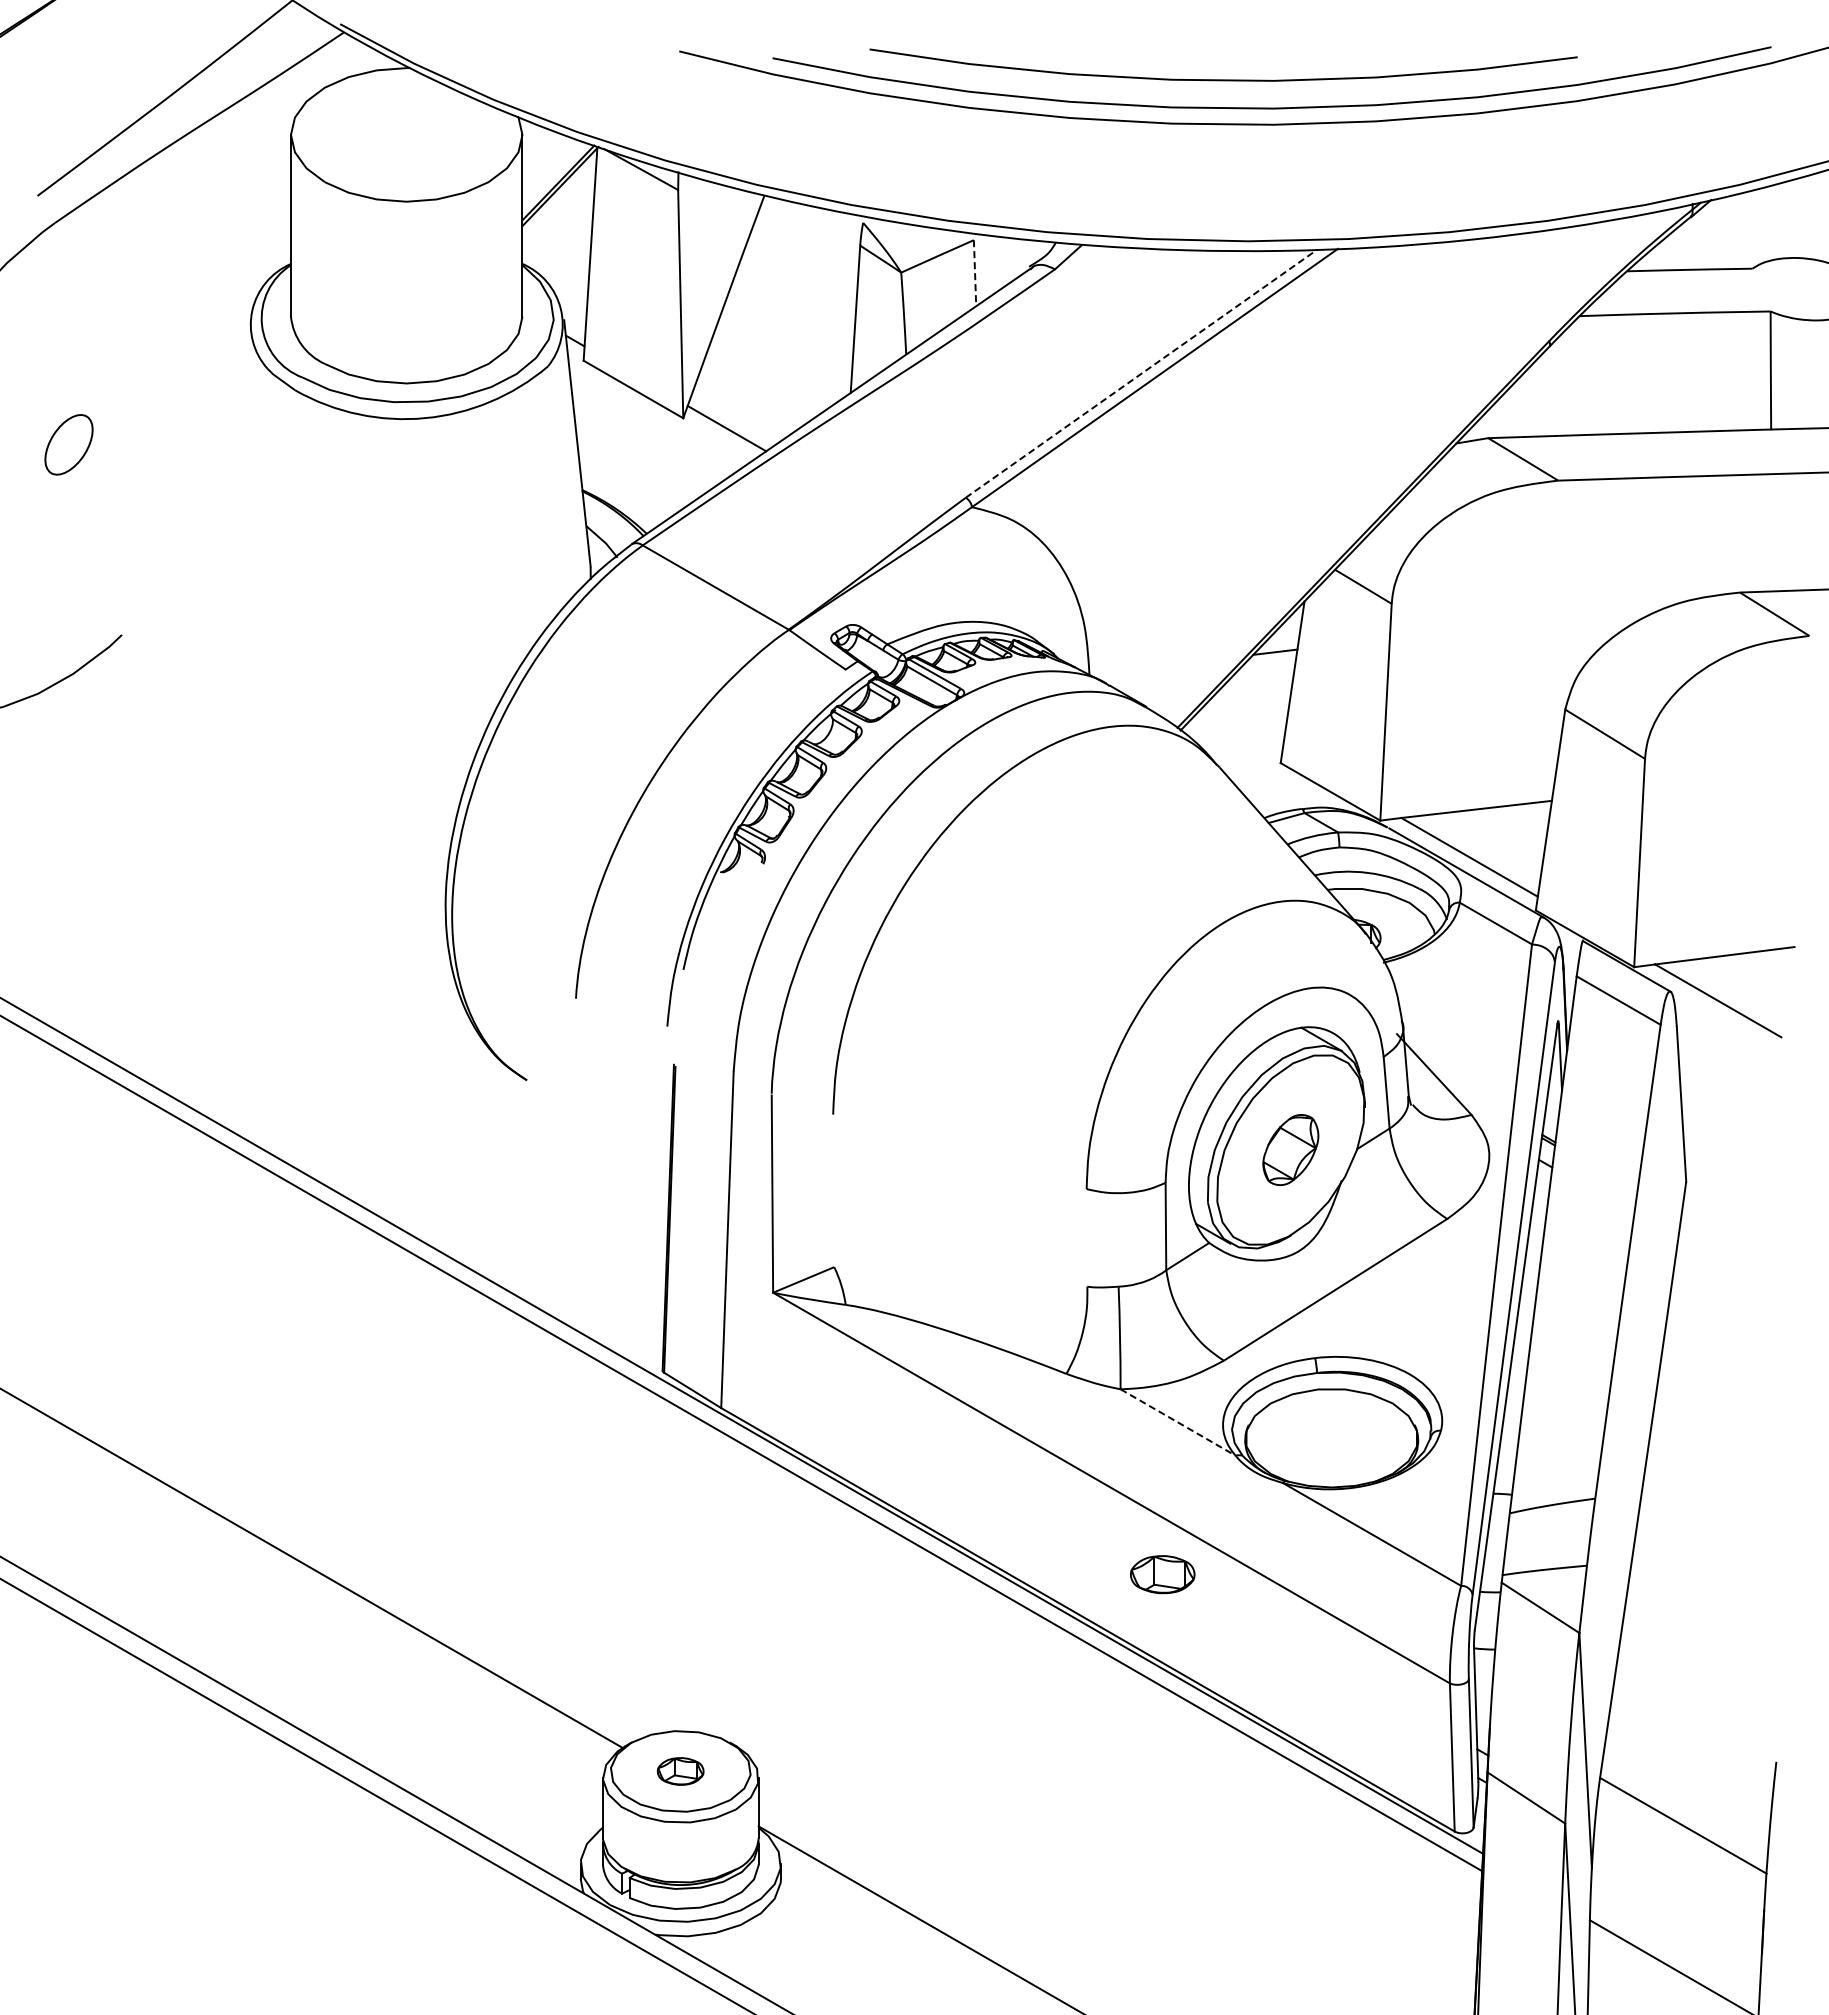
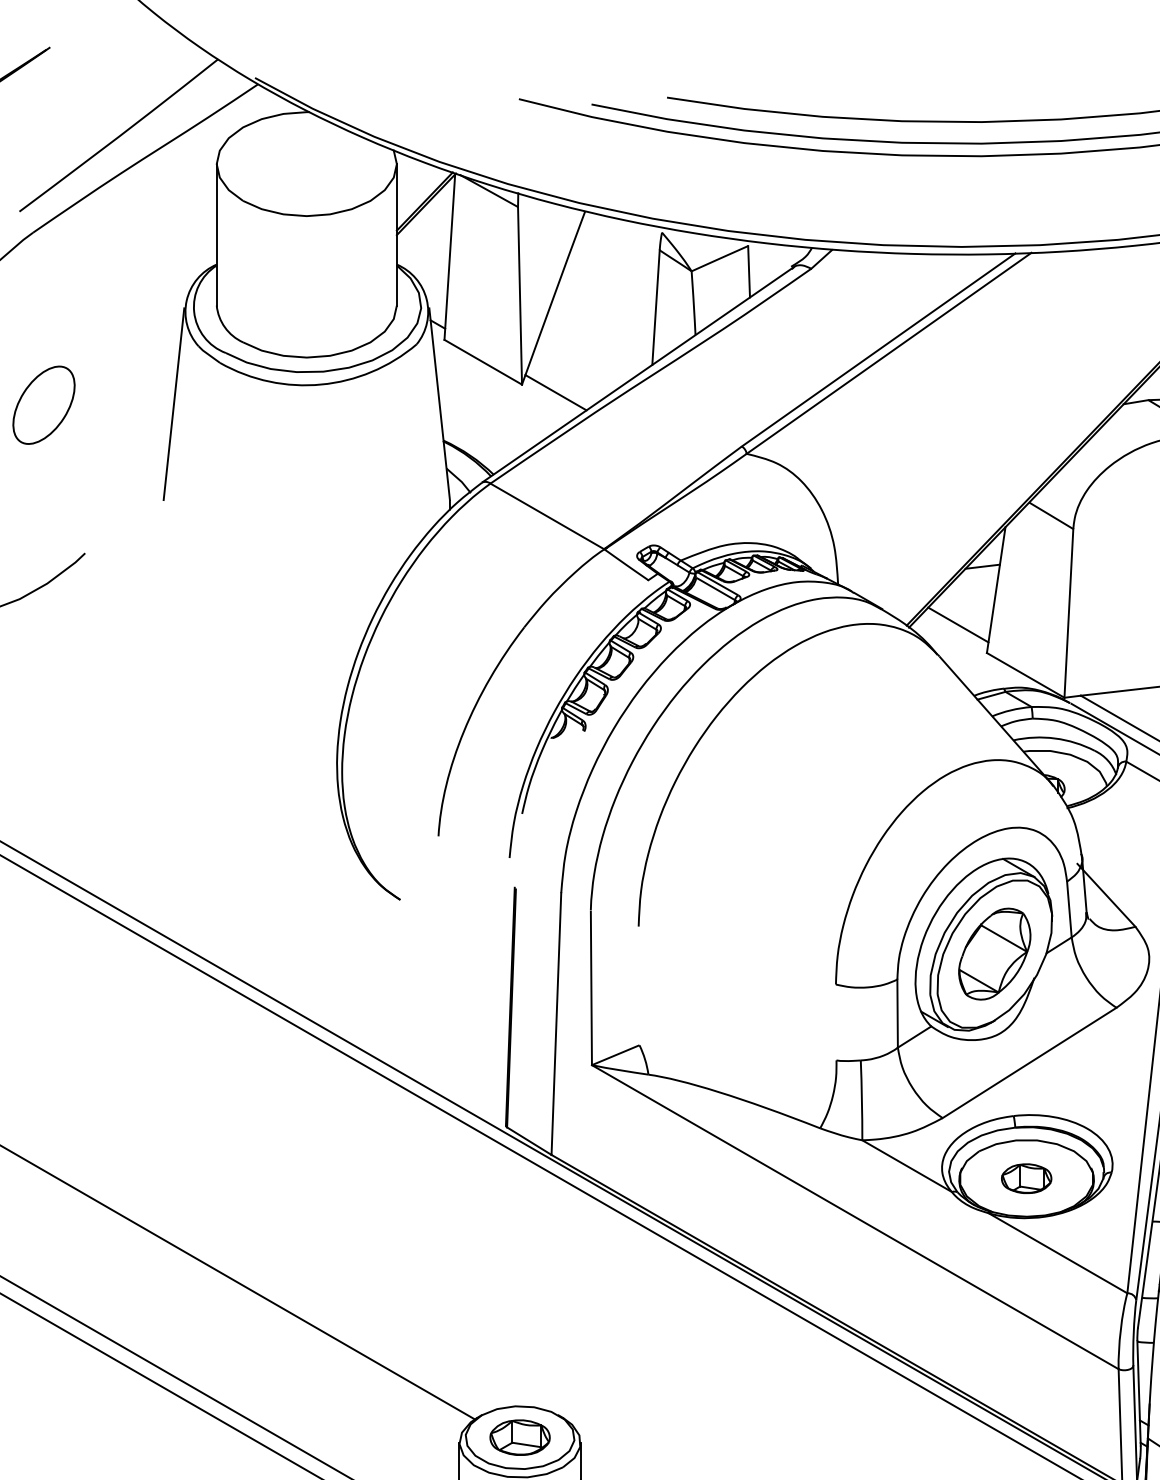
line: (975, 273) -> (749, 271), dashed -> solid
line: (1142, 373) -> (879, 349), dashed -> solid
line: (235, 443) -> (173, 404), added
part: (68, 444) -> (43, 405), size x1.67
line: (1243, 726) -> (957, 624), added
part: (1290, 1149) -> (994, 953), size x1.67
line: (1178, 1422) -> (907, 1166), dashed -> solid
part: (1162, 1574) -> (1026, 1178), moved
part: (680, 1771) -> (519, 1437), size x1.67

